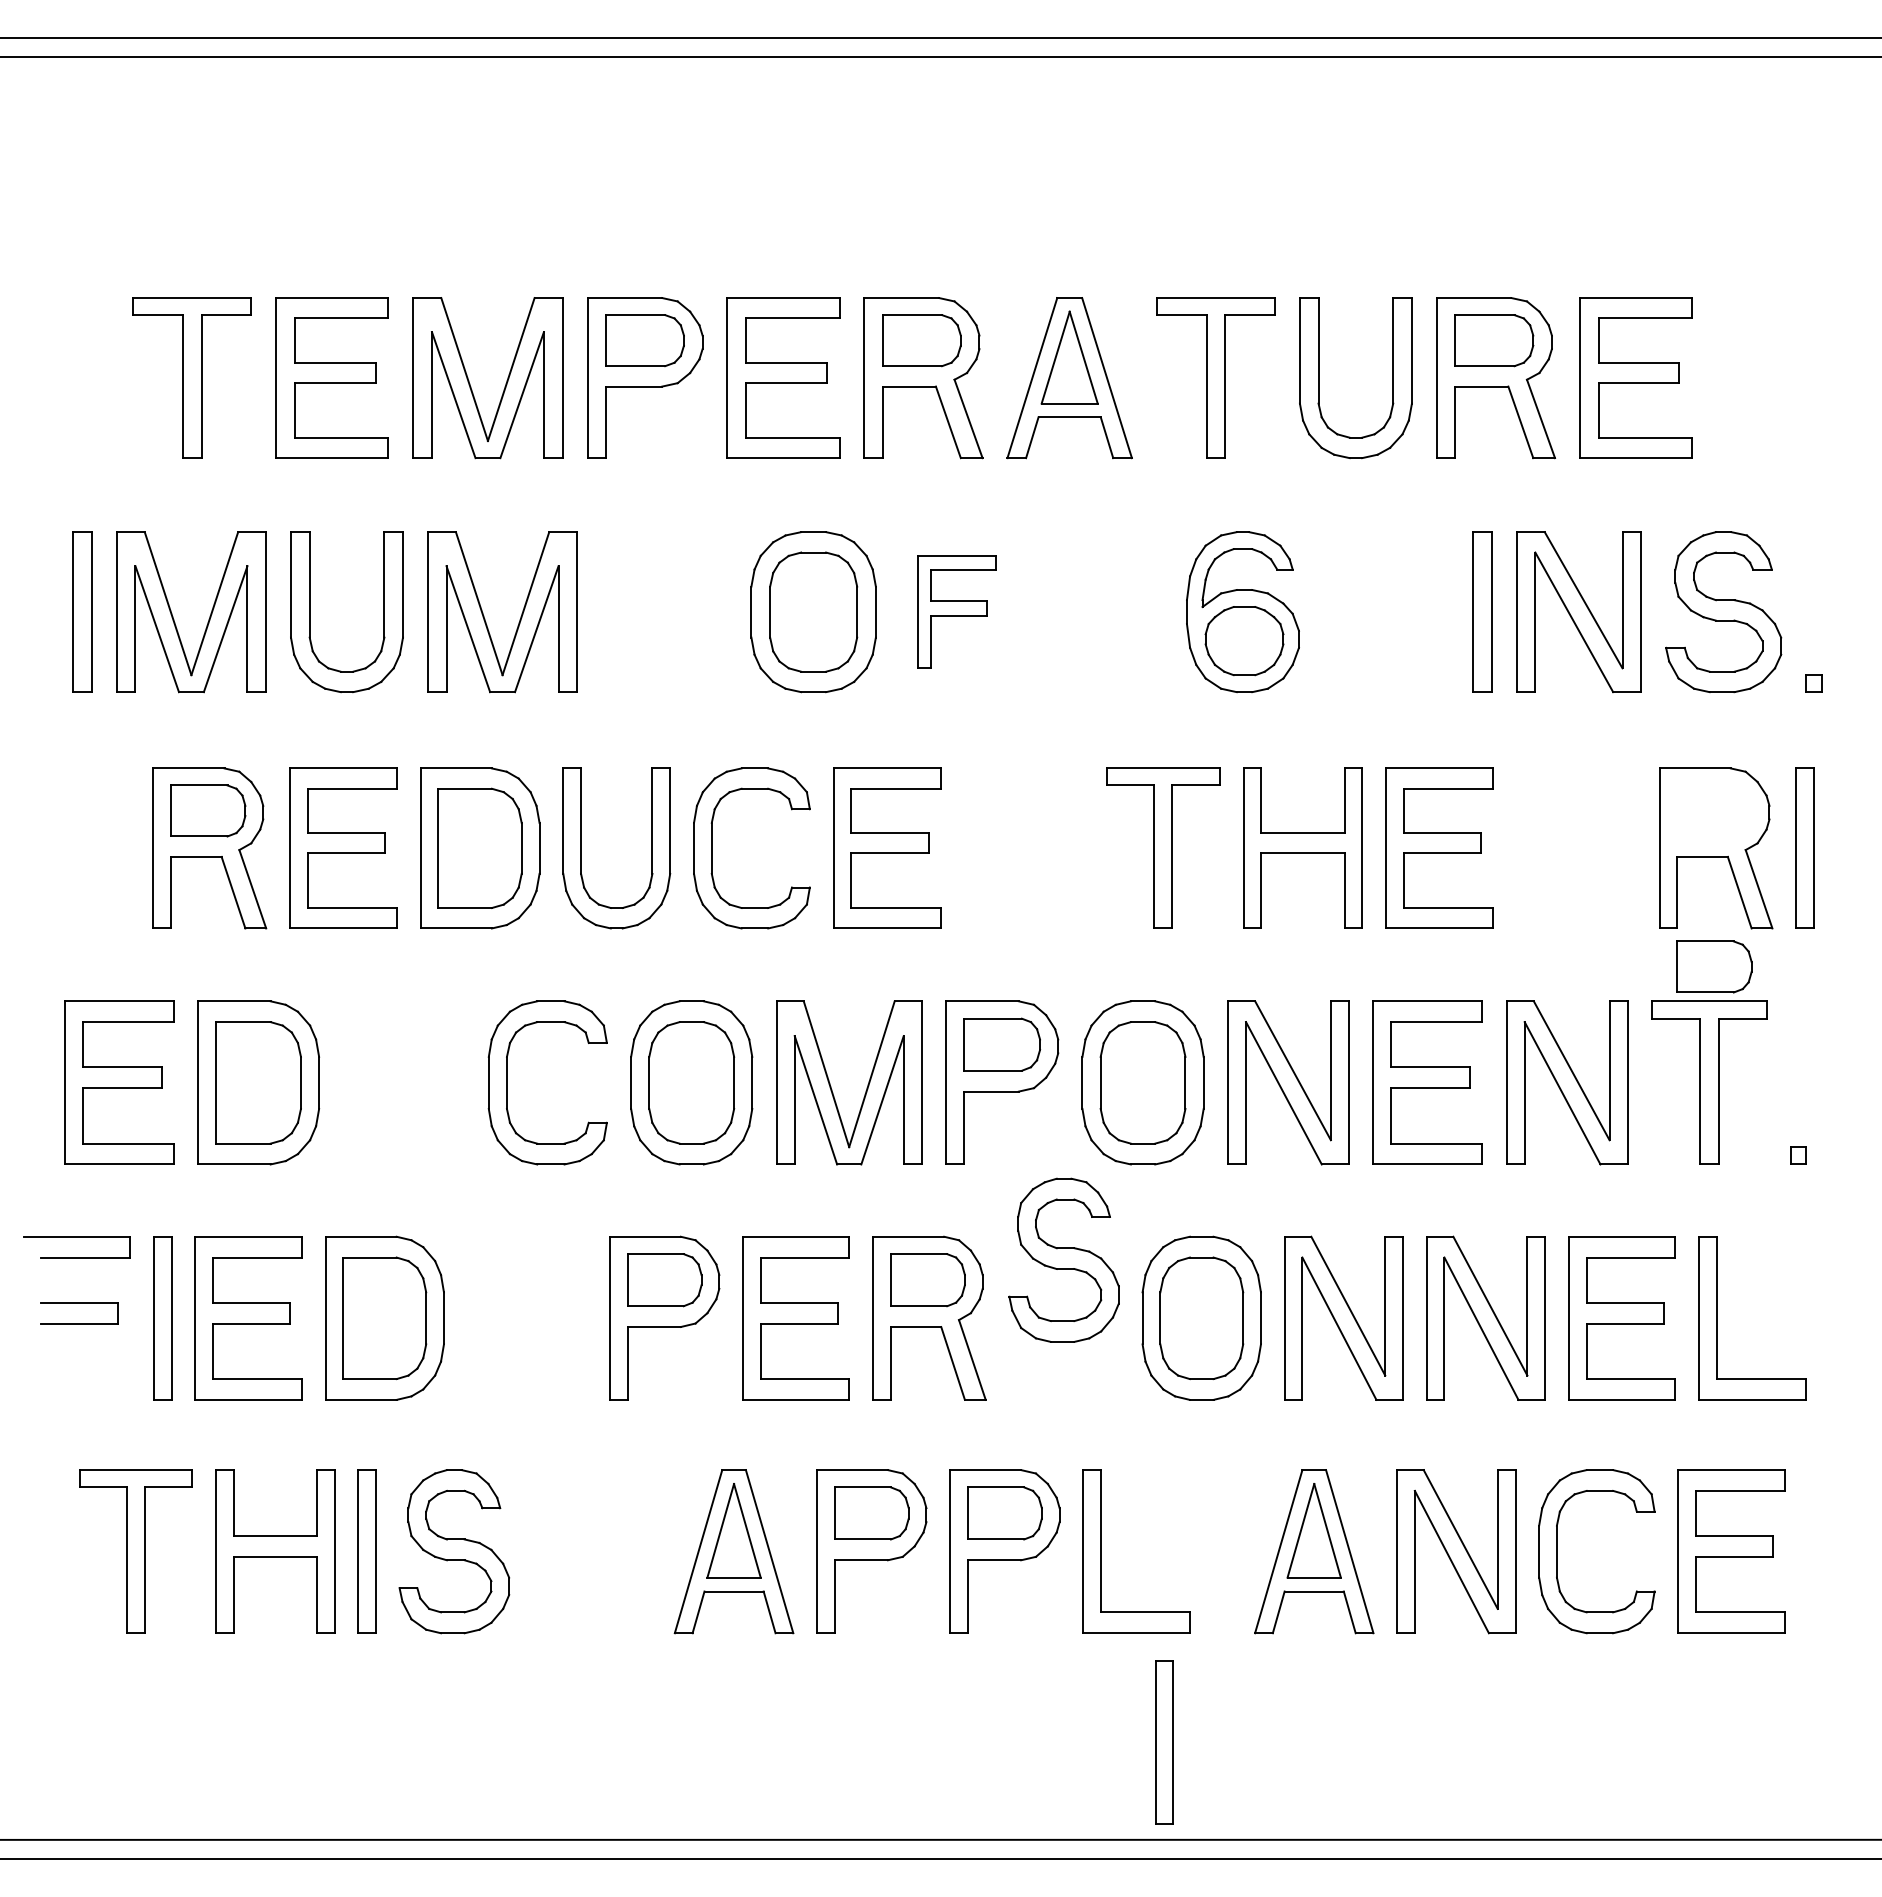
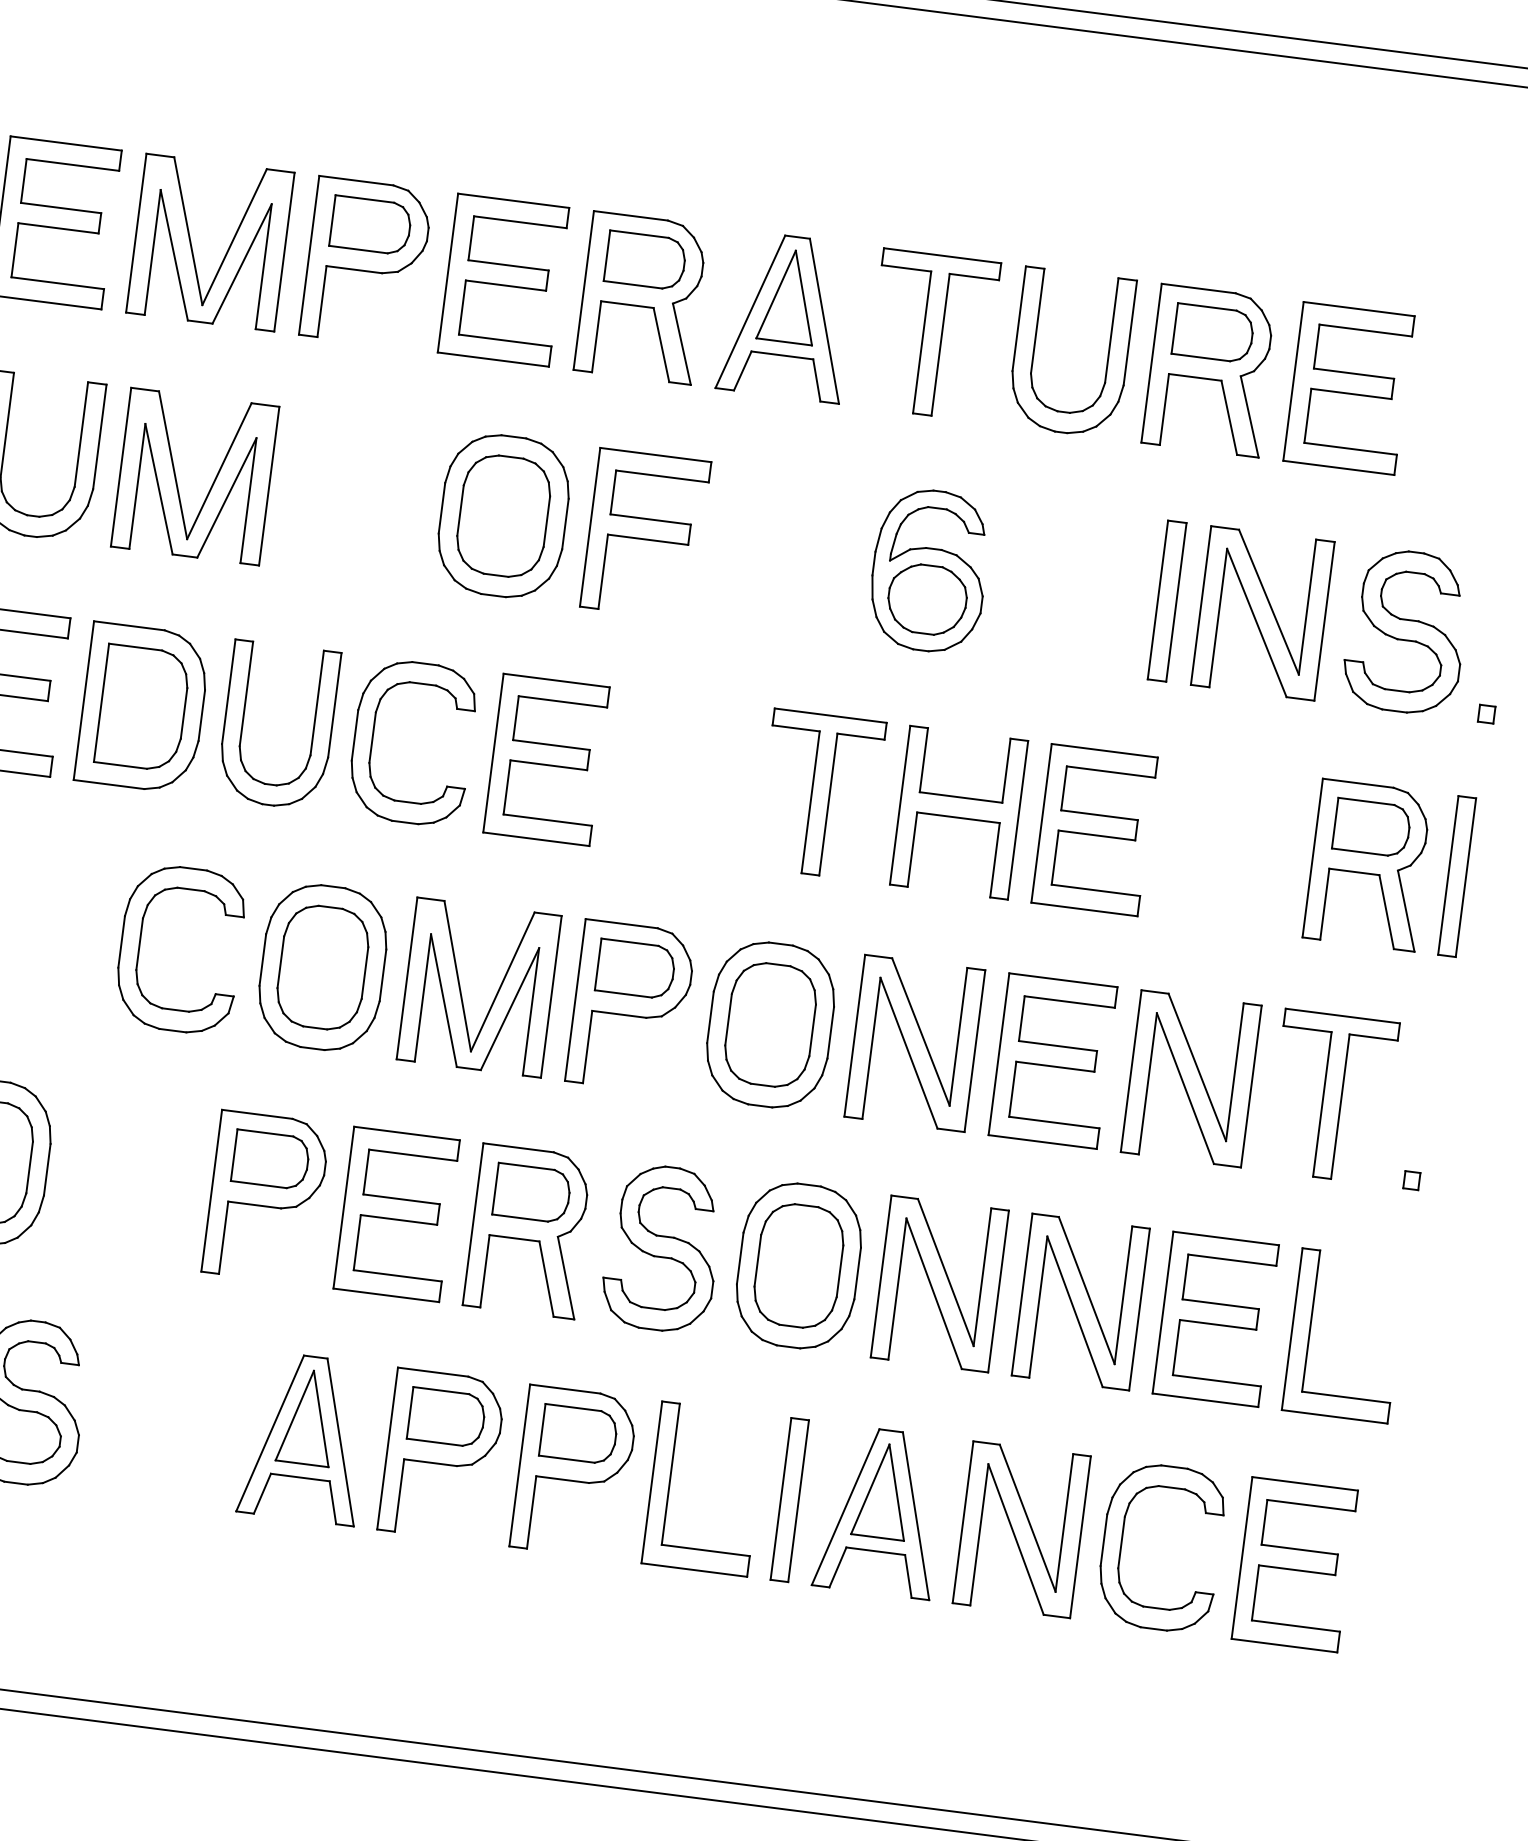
part: (956, 611) -> (645, 533), size x1.43
part: (1714, 966) -> (1372, 827), moved
part: (1063, 1259) -> (661, 1247), moved
part: (1164, 1742) -> (789, 1499), moved

